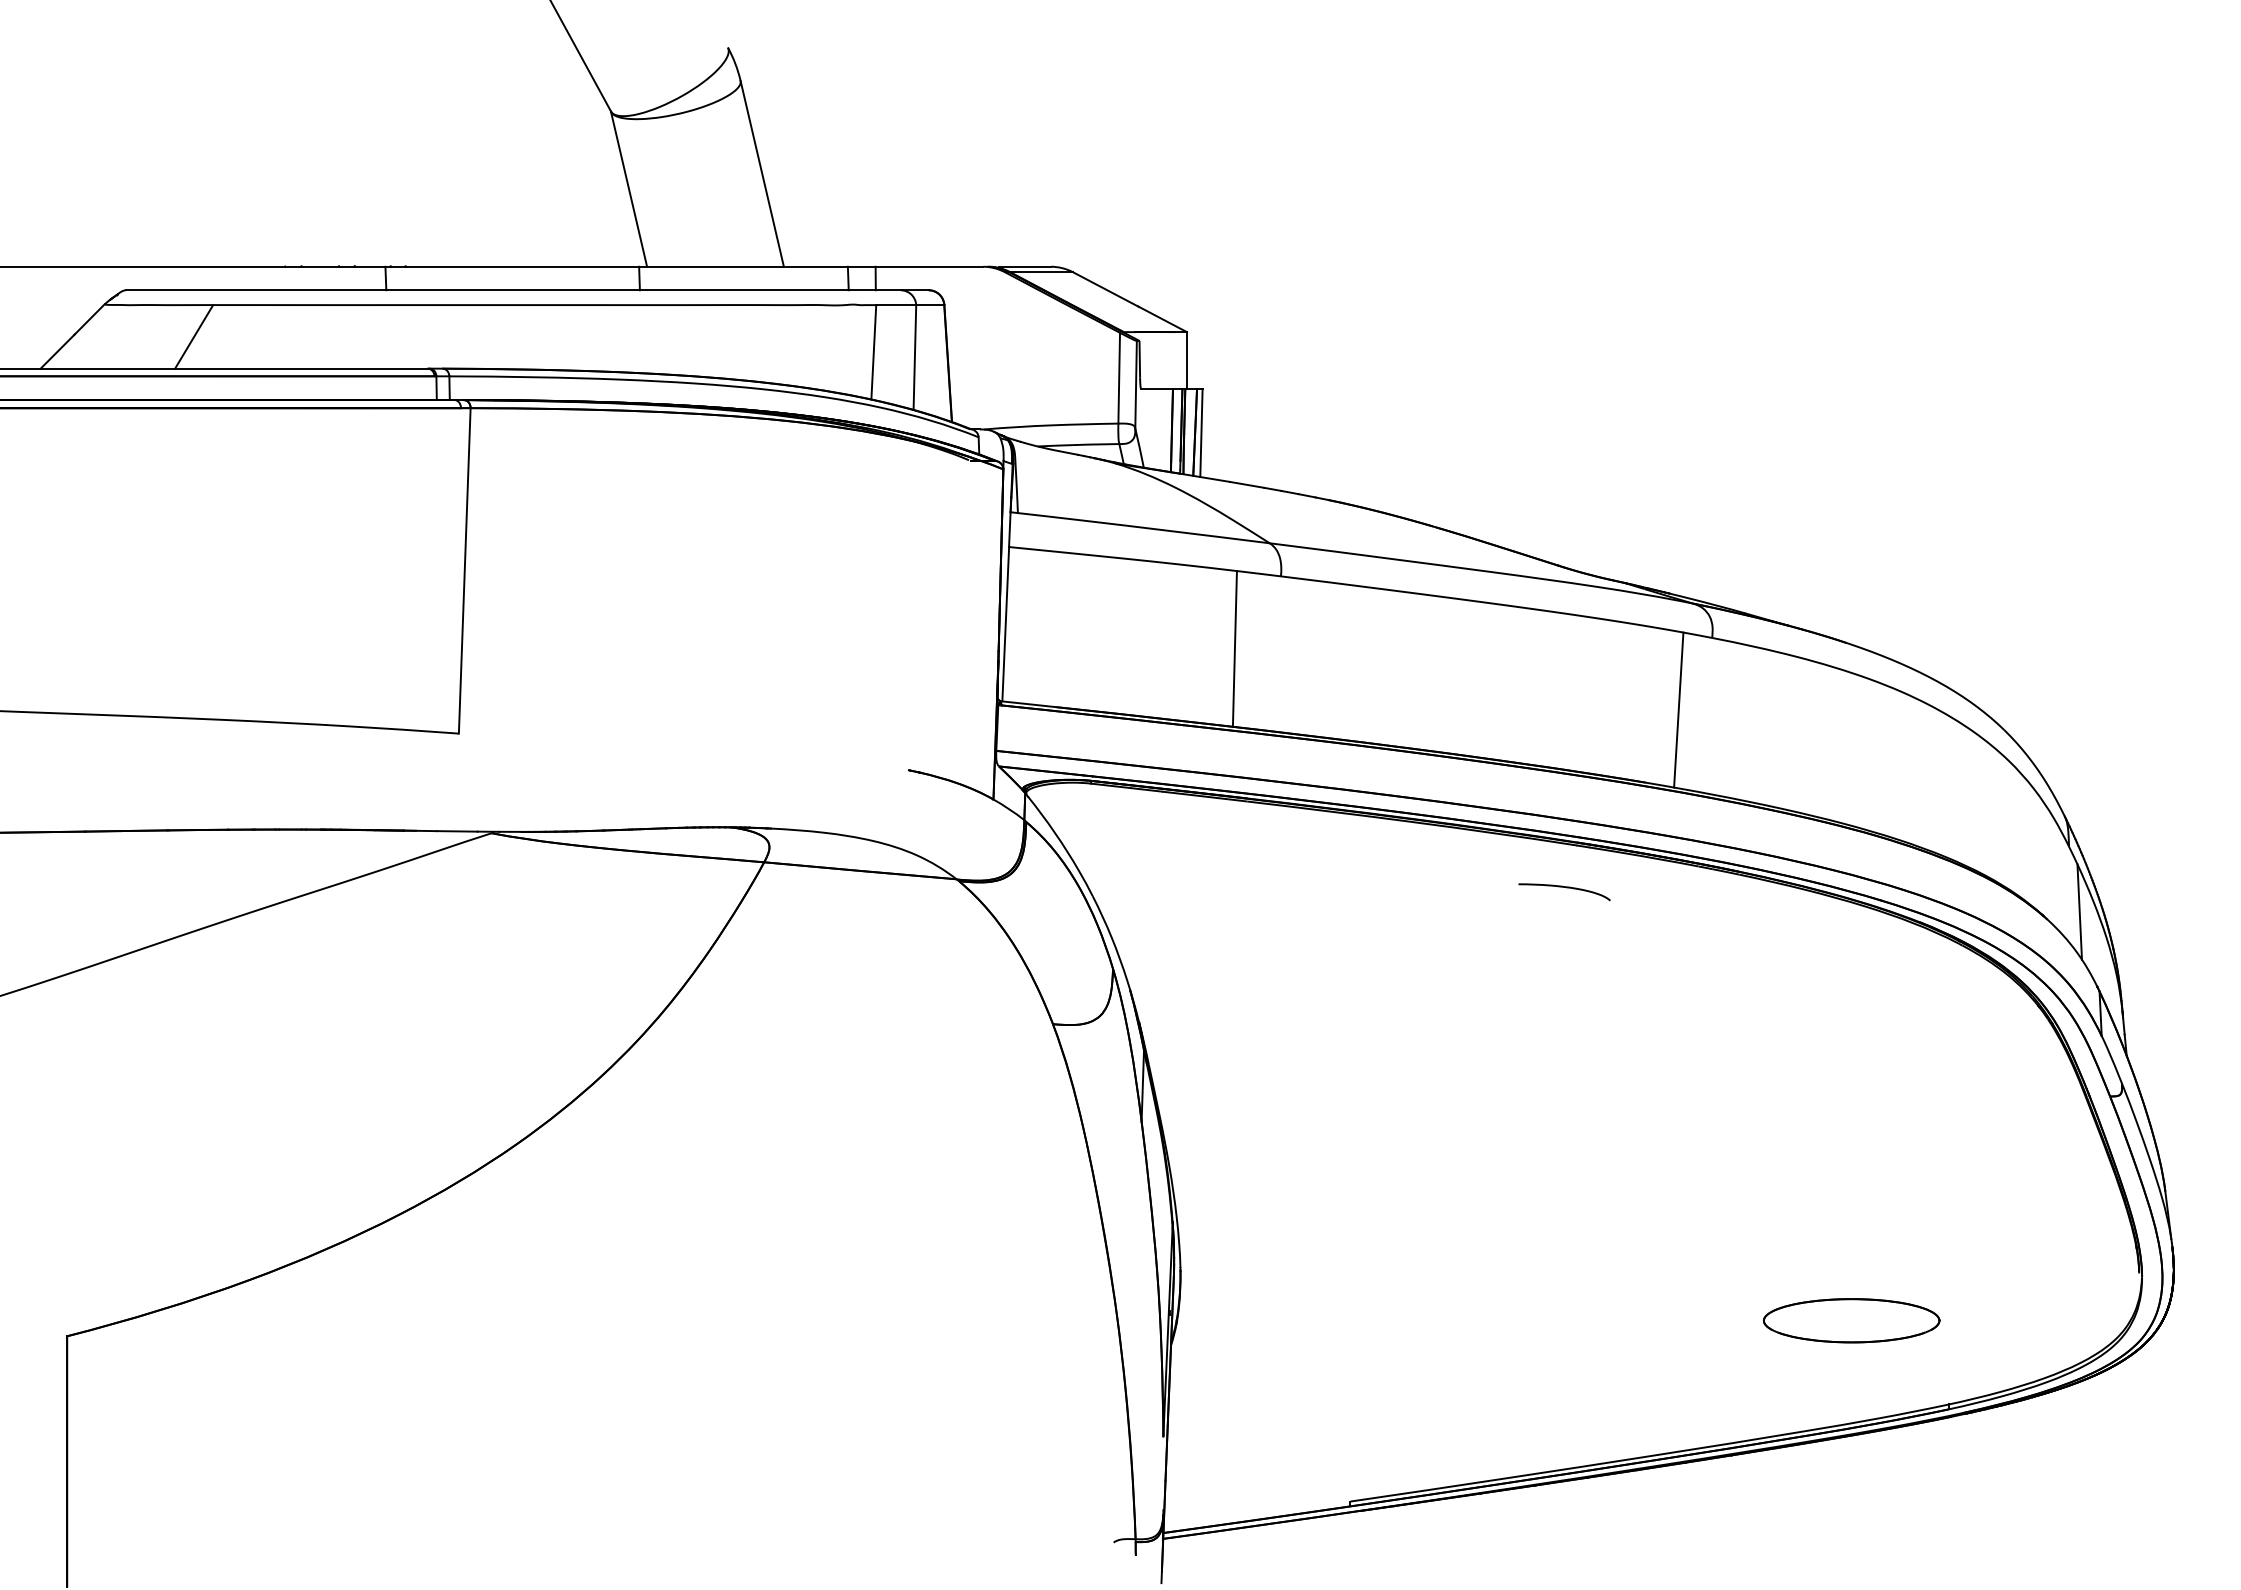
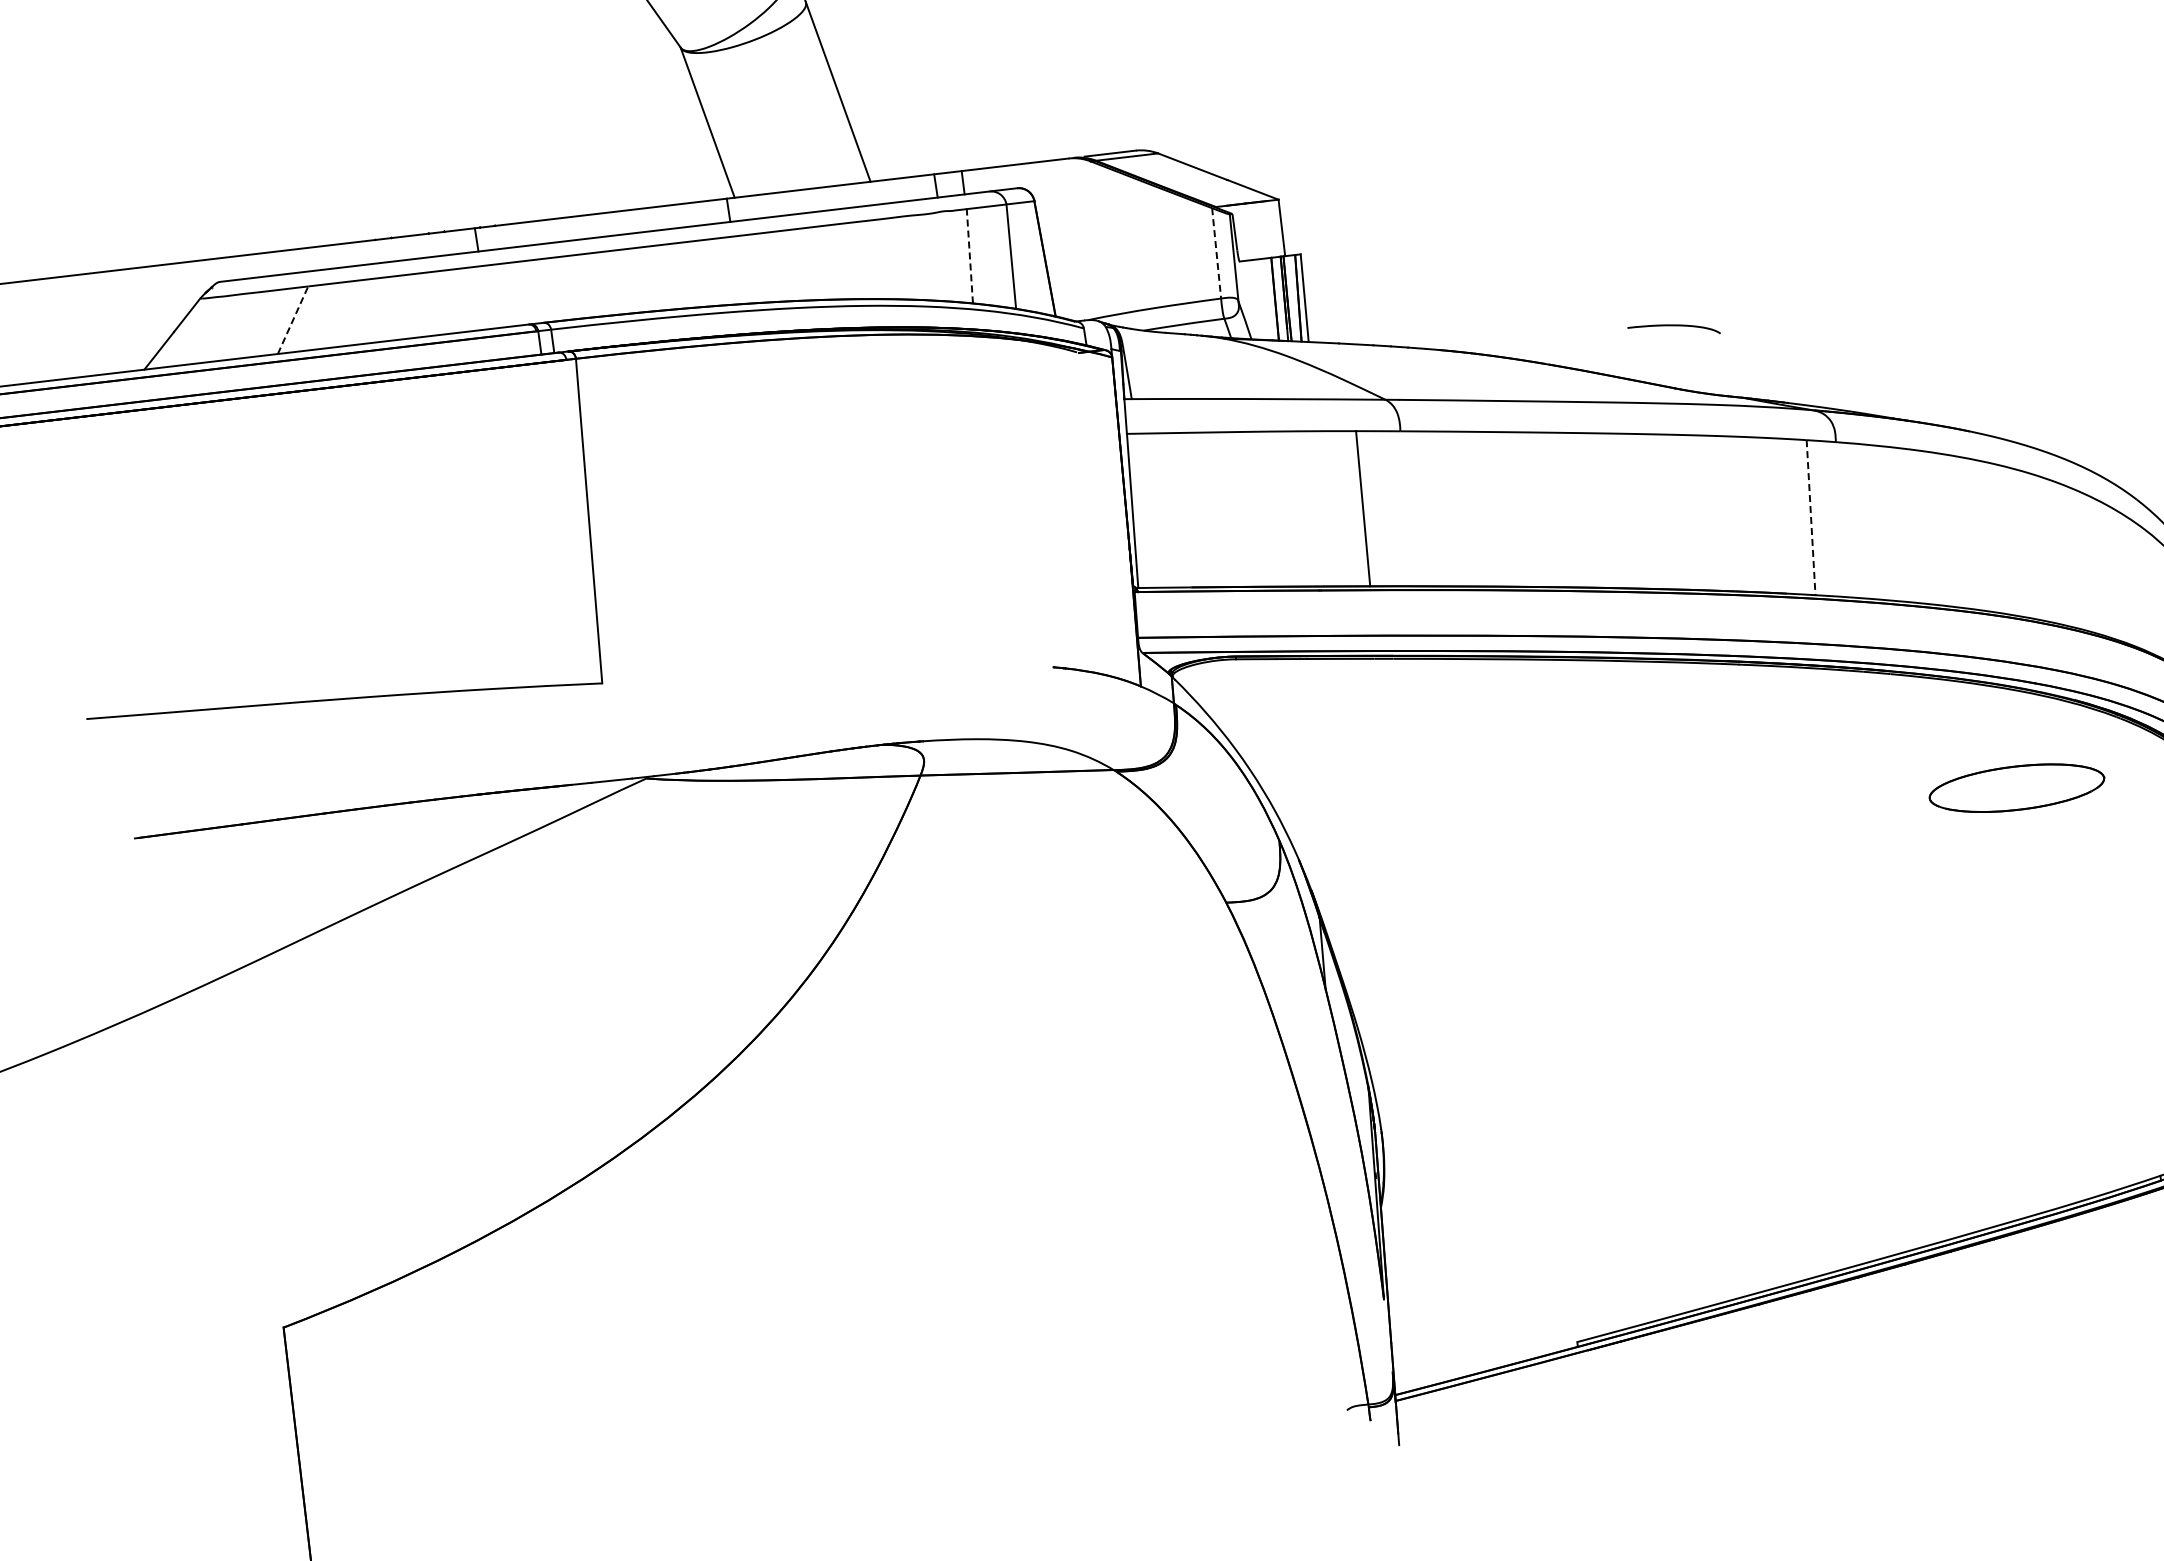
line: (194, 336) -> (293, 319), solid -> dashed
line: (873, 351) -> (969, 255), solid -> dashed
line: (1119, 378) -> (1216, 253), solid -> dashed
line: (1678, 710) -> (1810, 518), solid -> dashed
curve: (1566, 888) -> (1675, 326), moved
part: (1851, 1320) -> (2016, 787), moved

